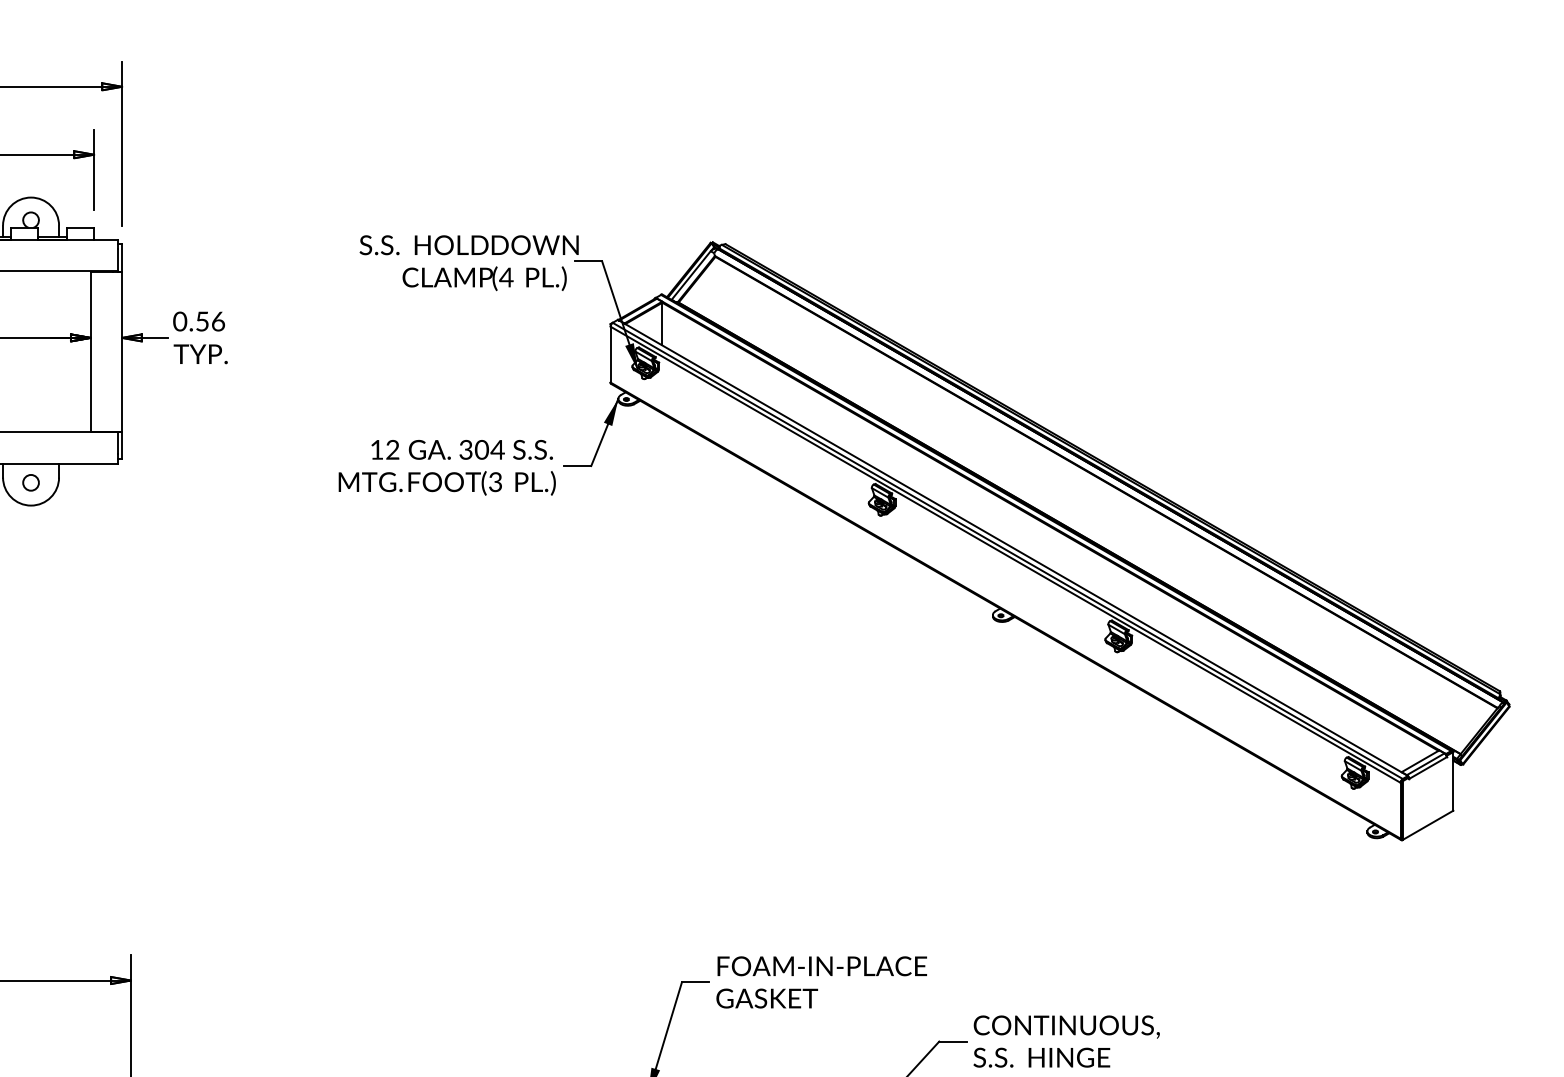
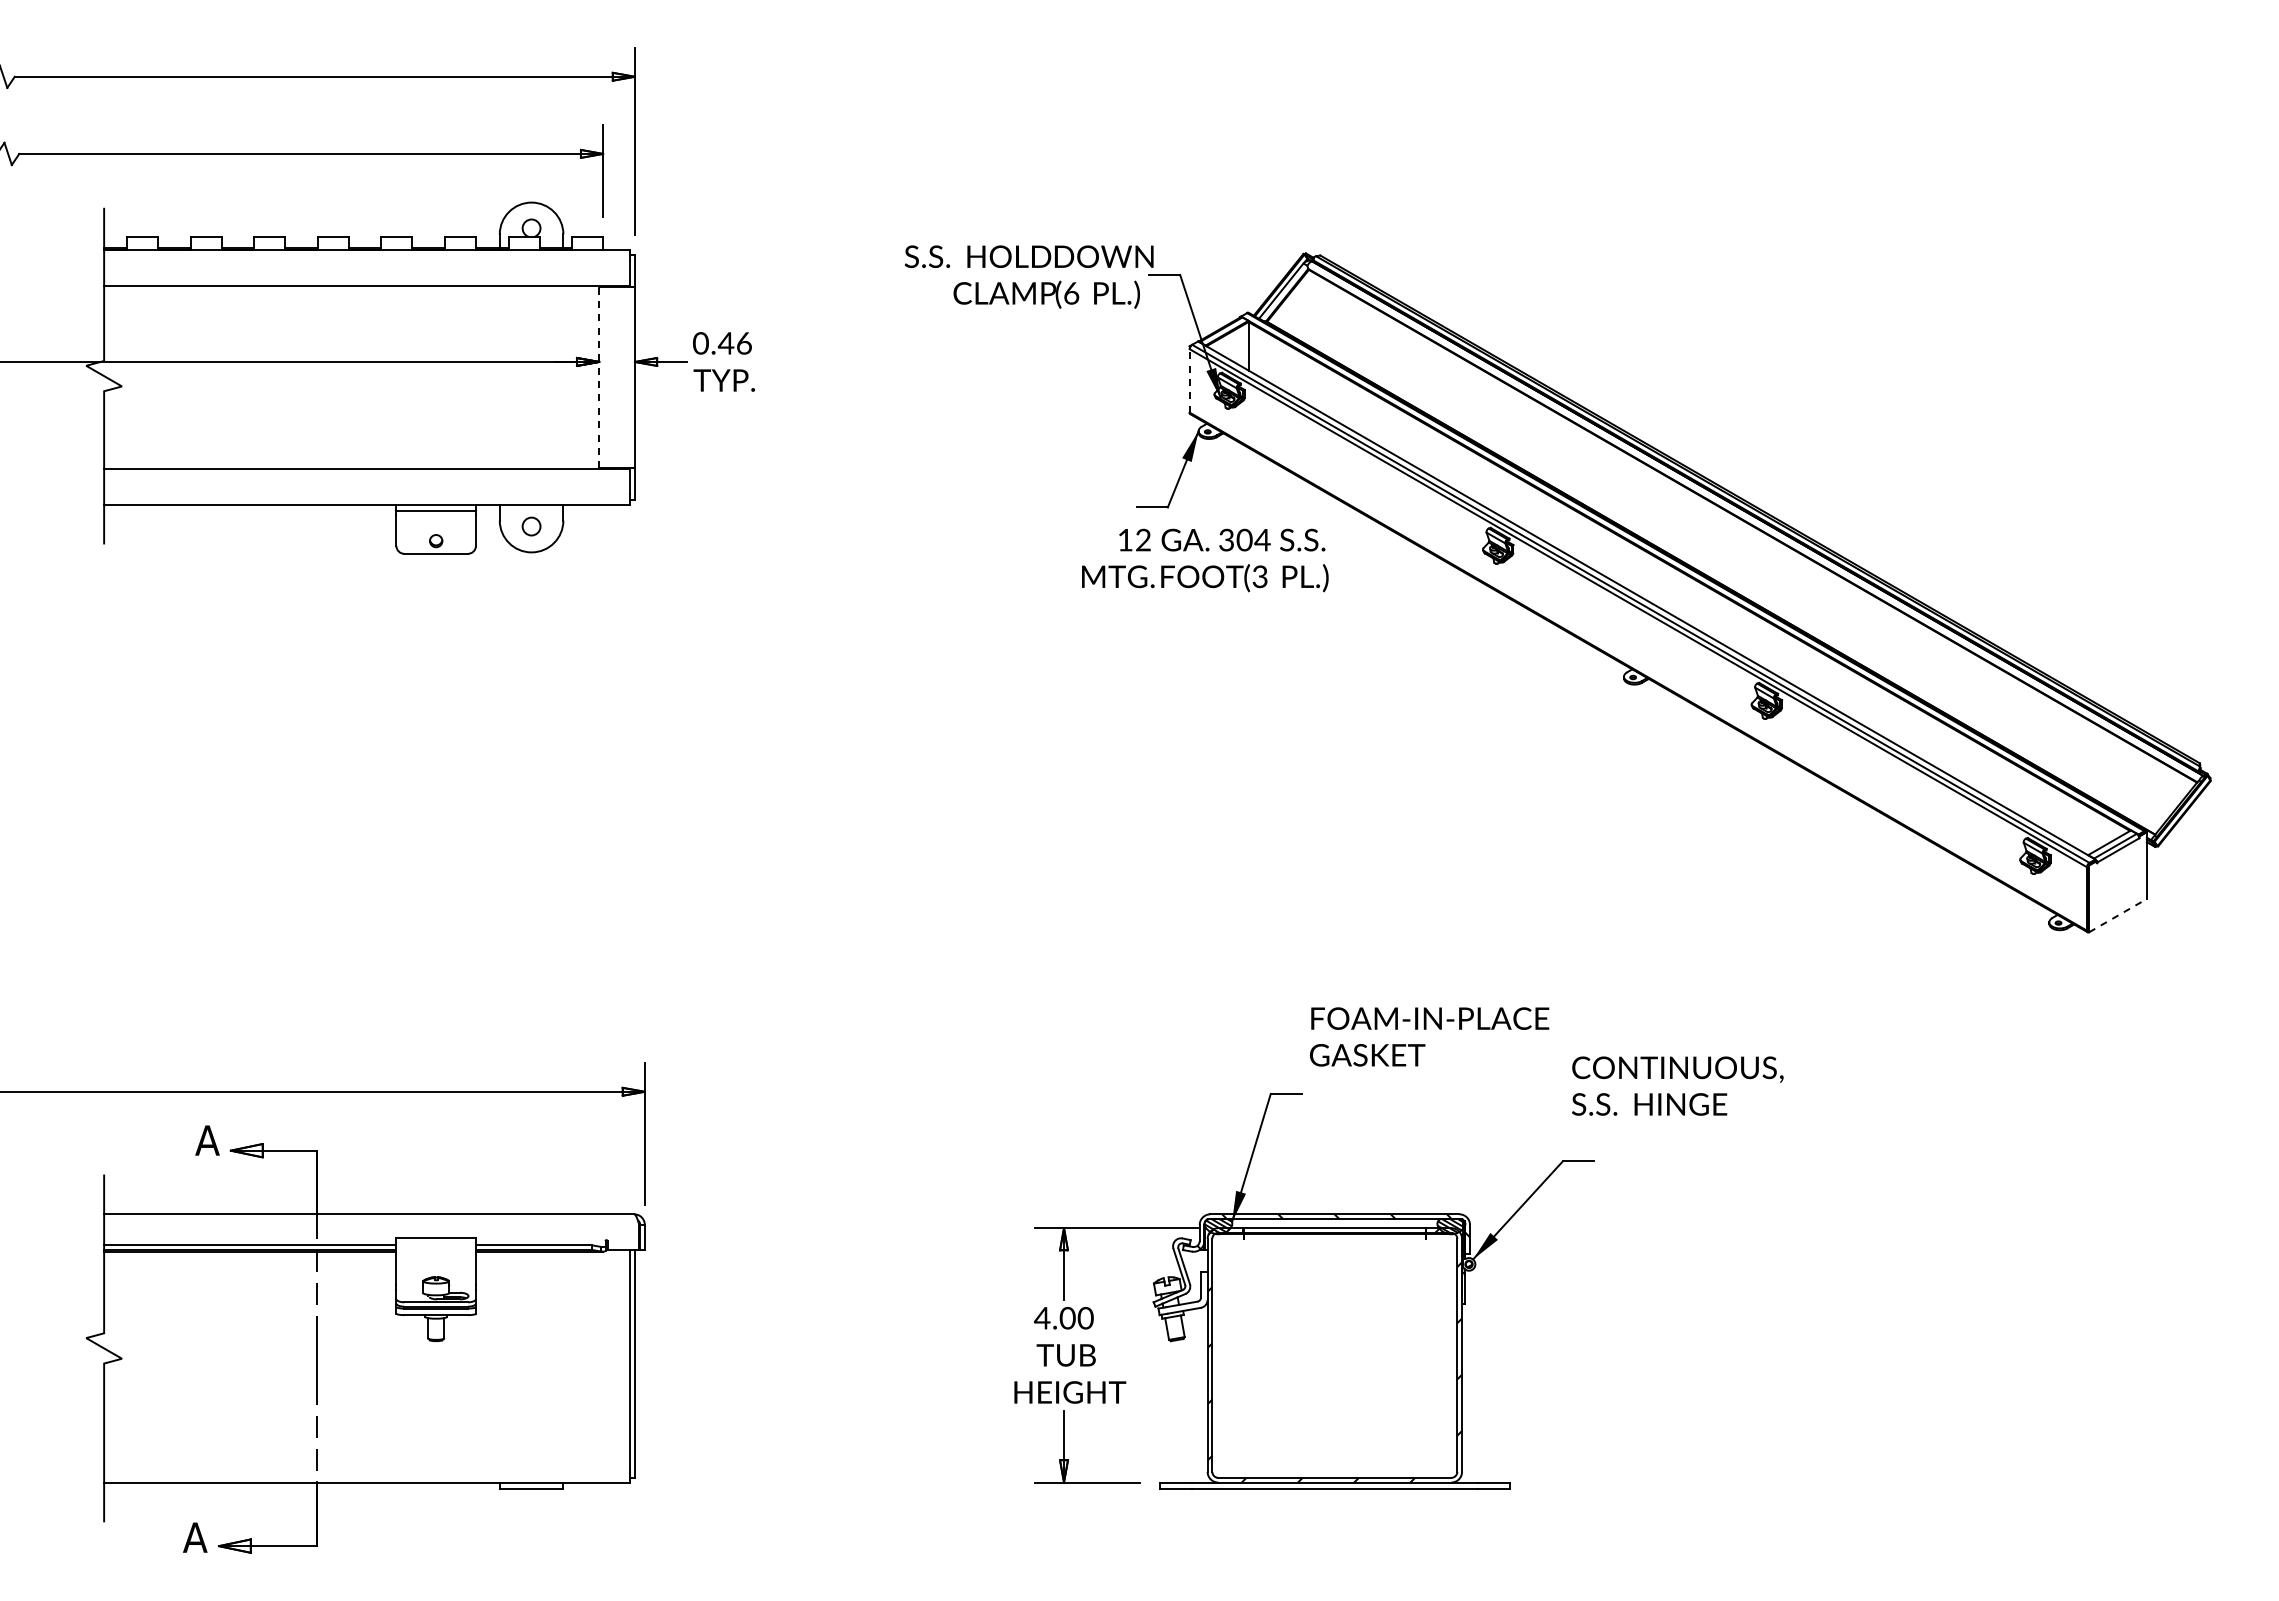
text: (506, 277) -> (1071, 293), (4 -> (6
text: (201, 321) -> (725, 343), 0.56 -> 0.46
line: (90, 351) -> (599, 377), solid -> dashed
line: (610, 354) -> (1189, 380), solid -> dashed
text: (447, 467) -> (1205, 560), moved
line: (1428, 825) -> (2118, 915), solid -> dashed
text: (821, 982) -> (1429, 1036), moved
text: (1066, 1041) -> (1677, 1085), moved

